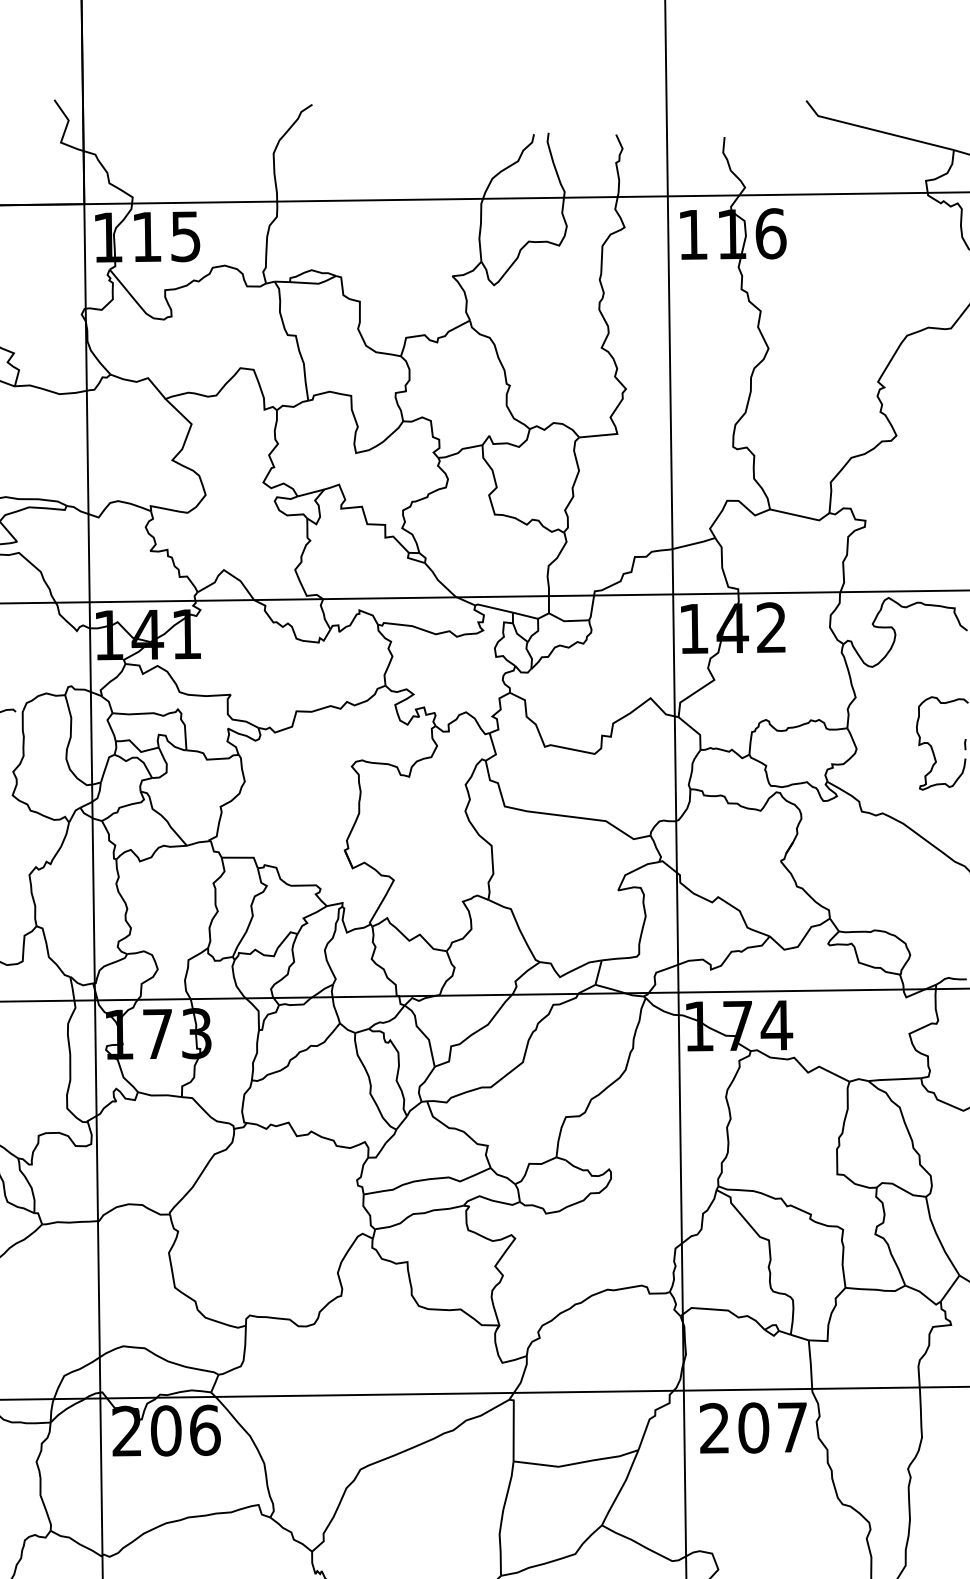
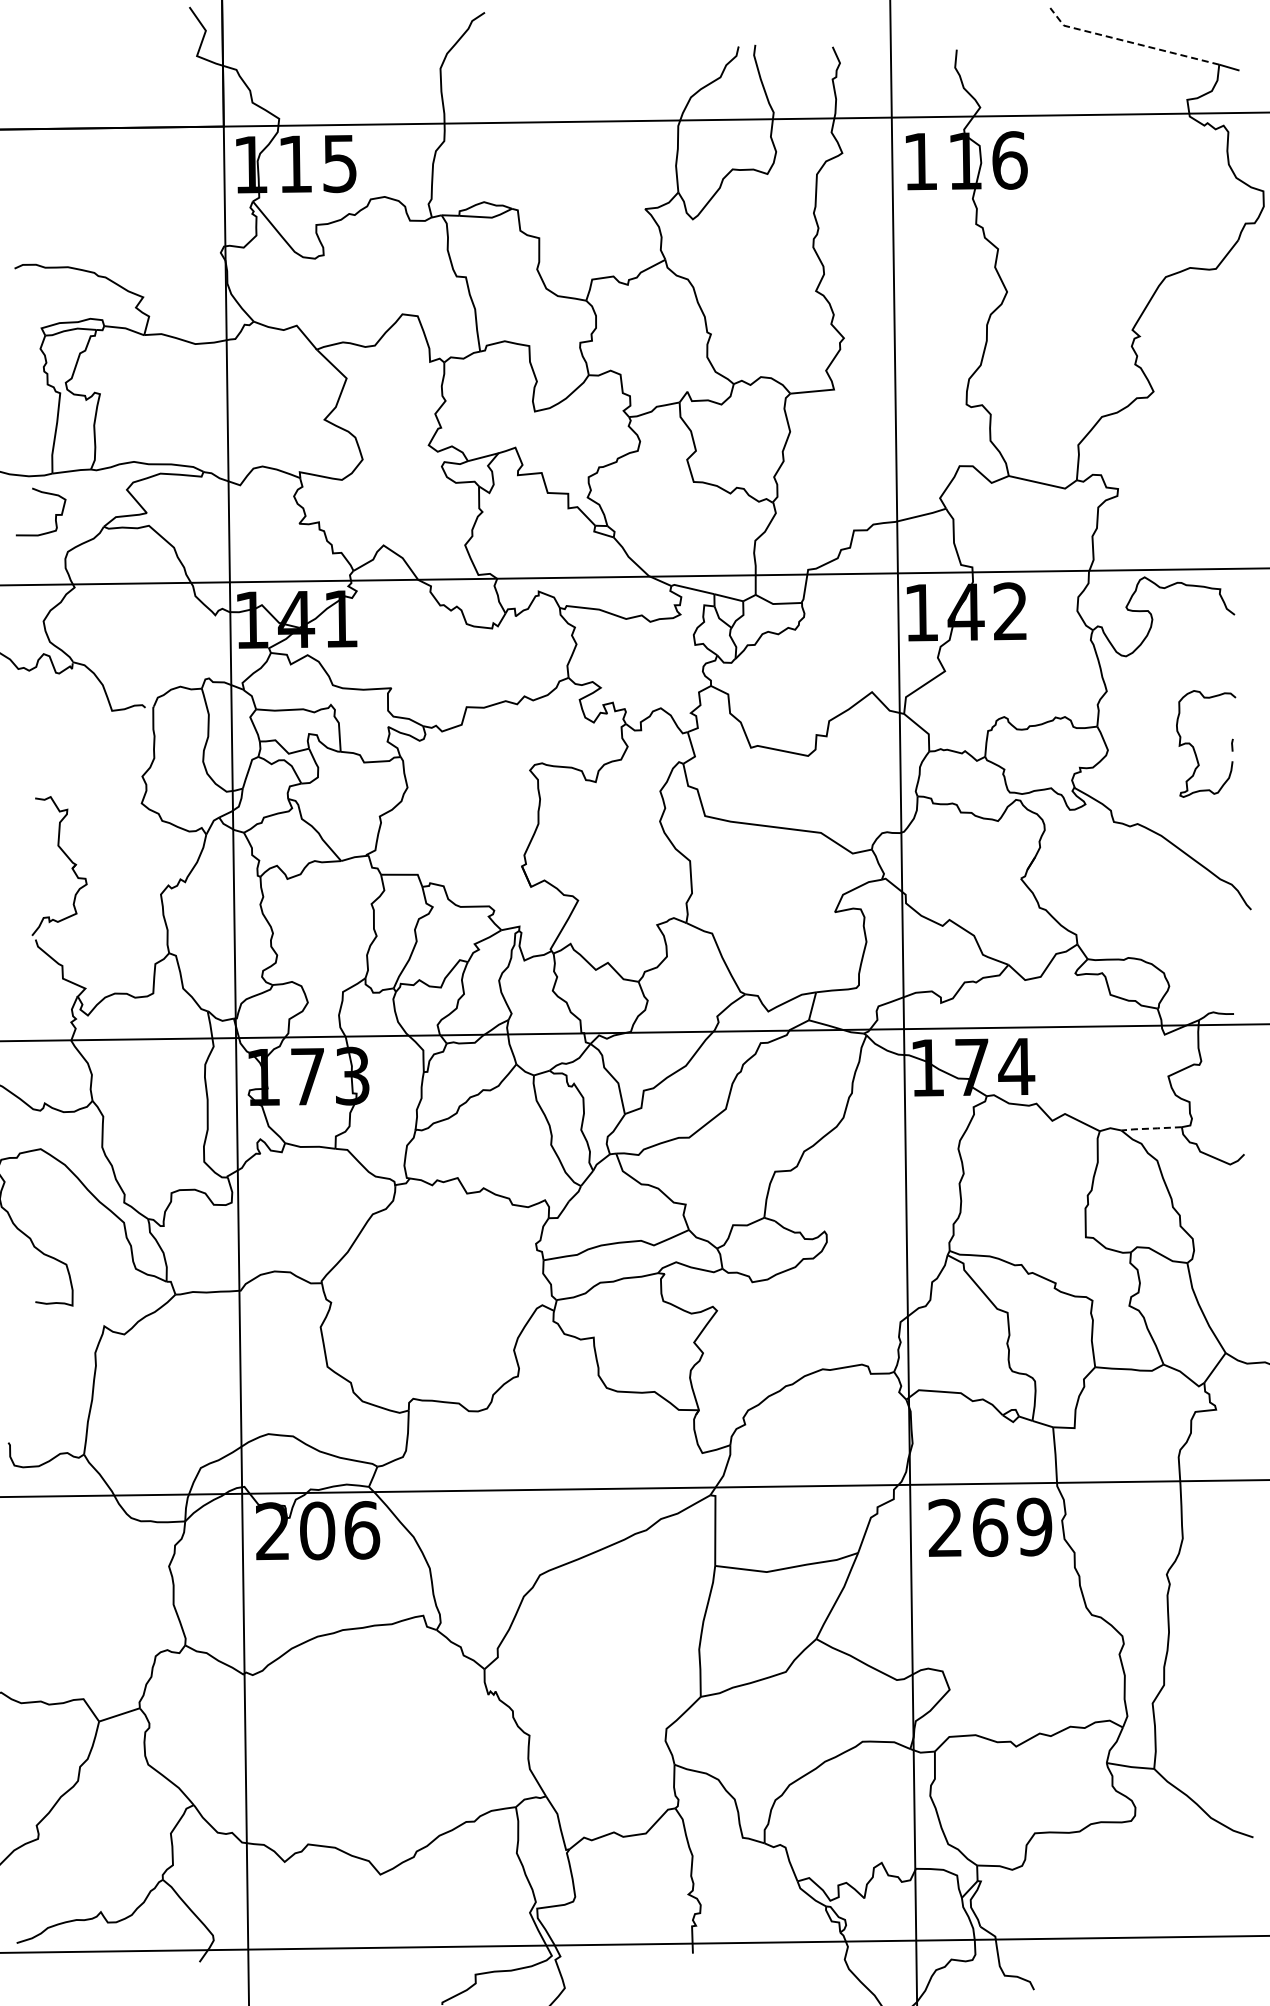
line: (875, 130) -> (1129, 42), solid -> dashed
line: (894, 1079) -> (1151, 1128), solid -> dashed
text: (773, 1427) -> (1012, 1526), 207 -> 269

